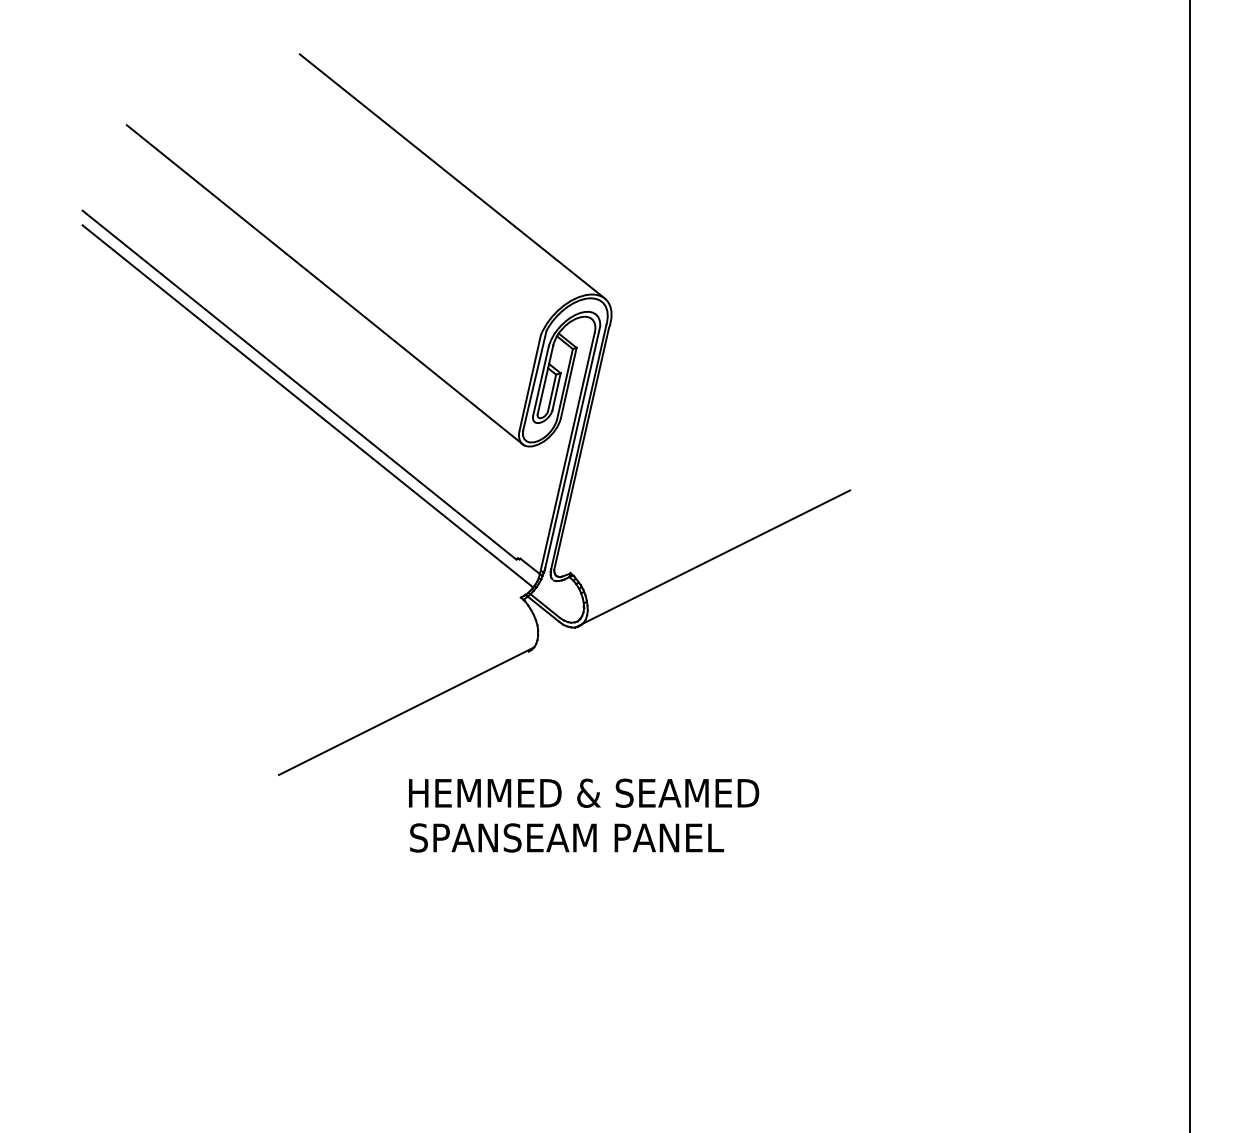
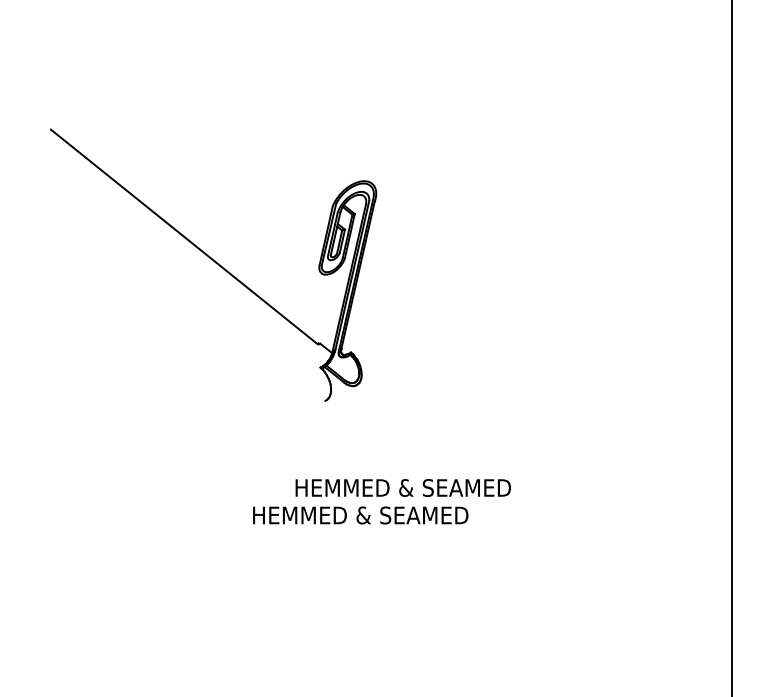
line: (452, 176) -> (278, 108), removed
line: (325, 285) -> (200, 175), removed
line: (307, 405) -> (189, 249), removed
line: (711, 558) -> (437, 343), removed
line: (405, 711) -> (249, 437), removed
text: (582, 792) -> (402, 487), moved
text: (585, 837) -> (360, 515), SPANSEAM PANEL -> HEMMED & SEAMED

